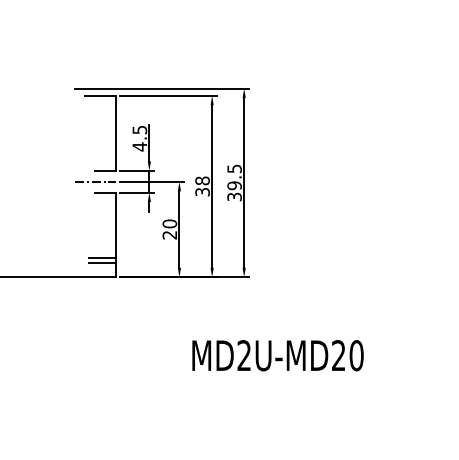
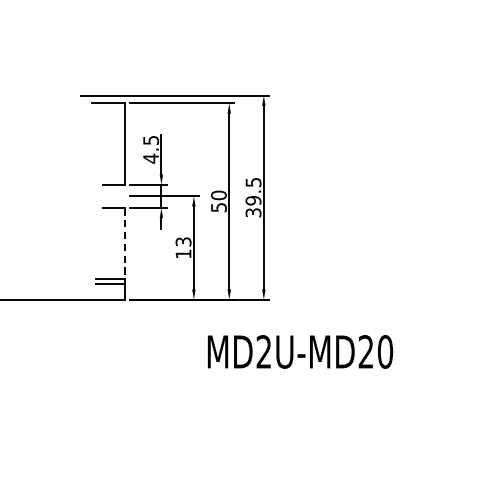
line: (94, 181) -> (102, 196), removed
text: (202, 185) -> (218, 200), 38 -> 50
line: (115, 225) -> (124, 243), solid -> dashed
text: (169, 229) -> (183, 247), 20 -> 13
text: (277, 355) -> (299, 351), moved

